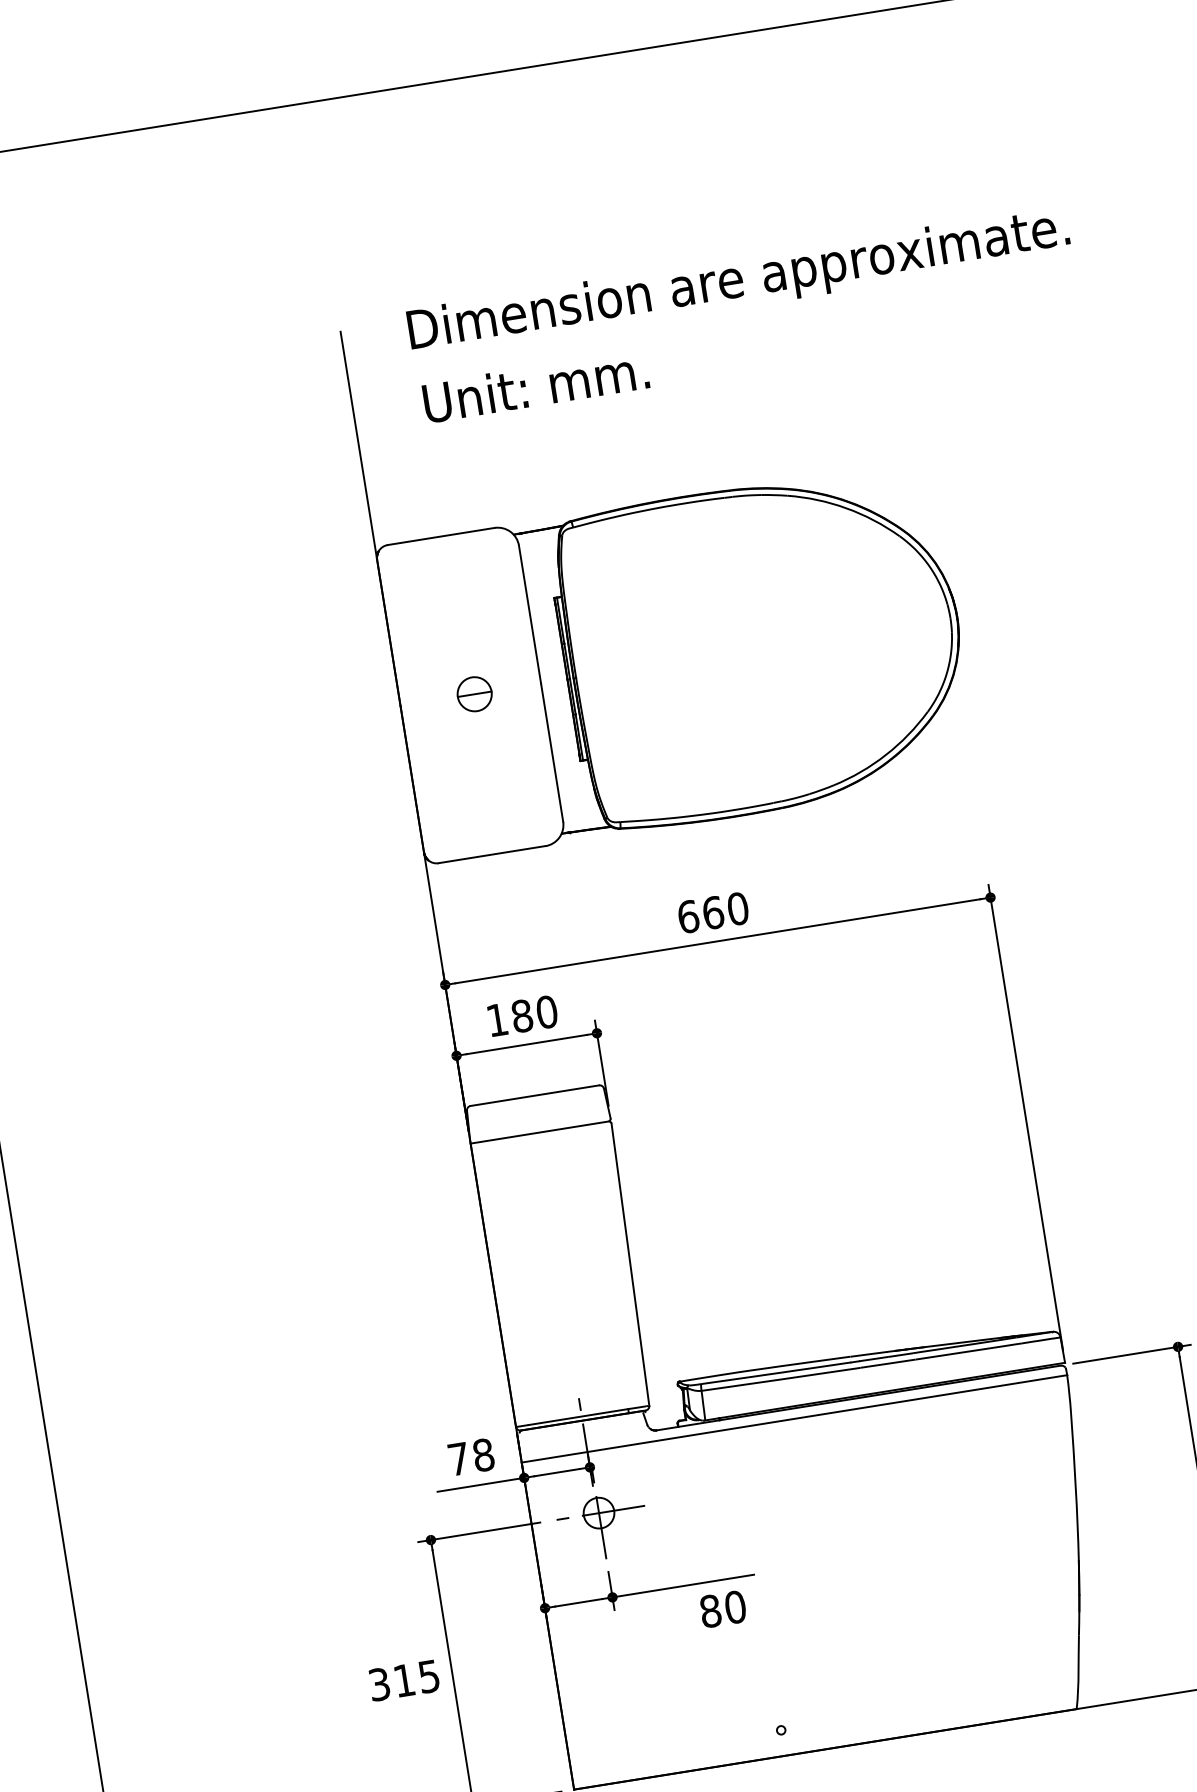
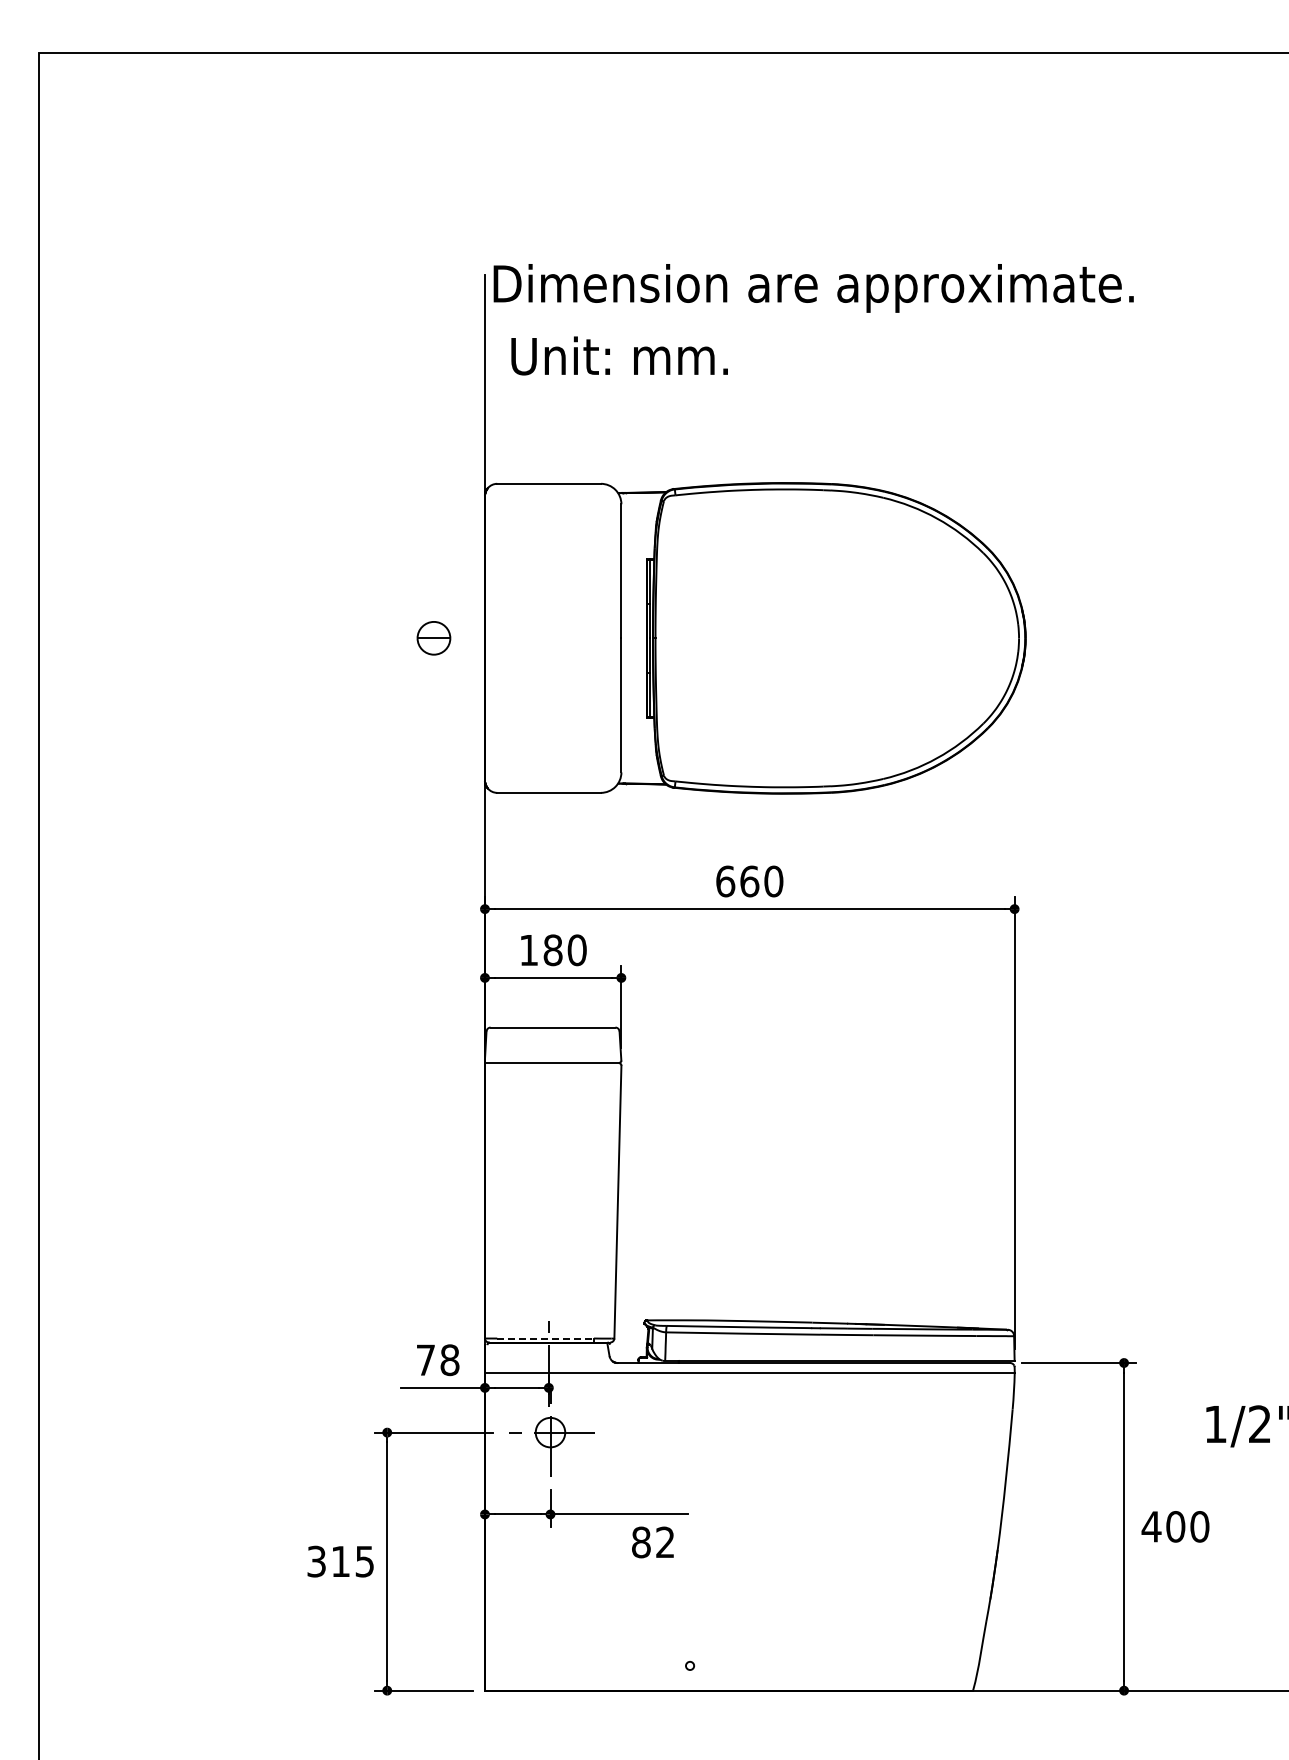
text: (738, 282) -> (813, 288), moved
text: (535, 385) -> (619, 355), moved
part: (474, 694) -> (433, 638), moved
line: (579, 1416) -> (546, 1338), solid -> dashed
text: (735, 1607) -> (665, 1542), 80 -> 82

